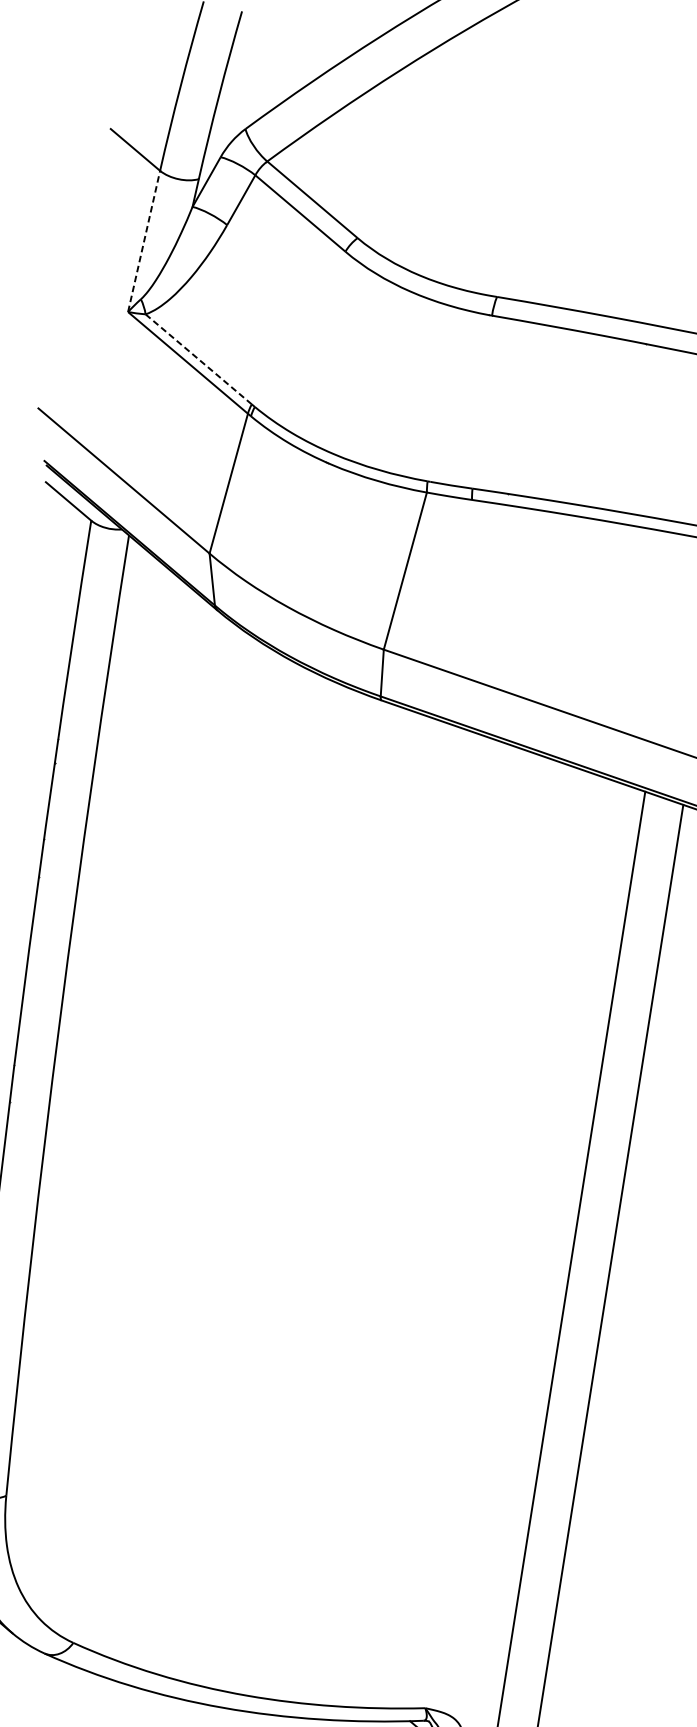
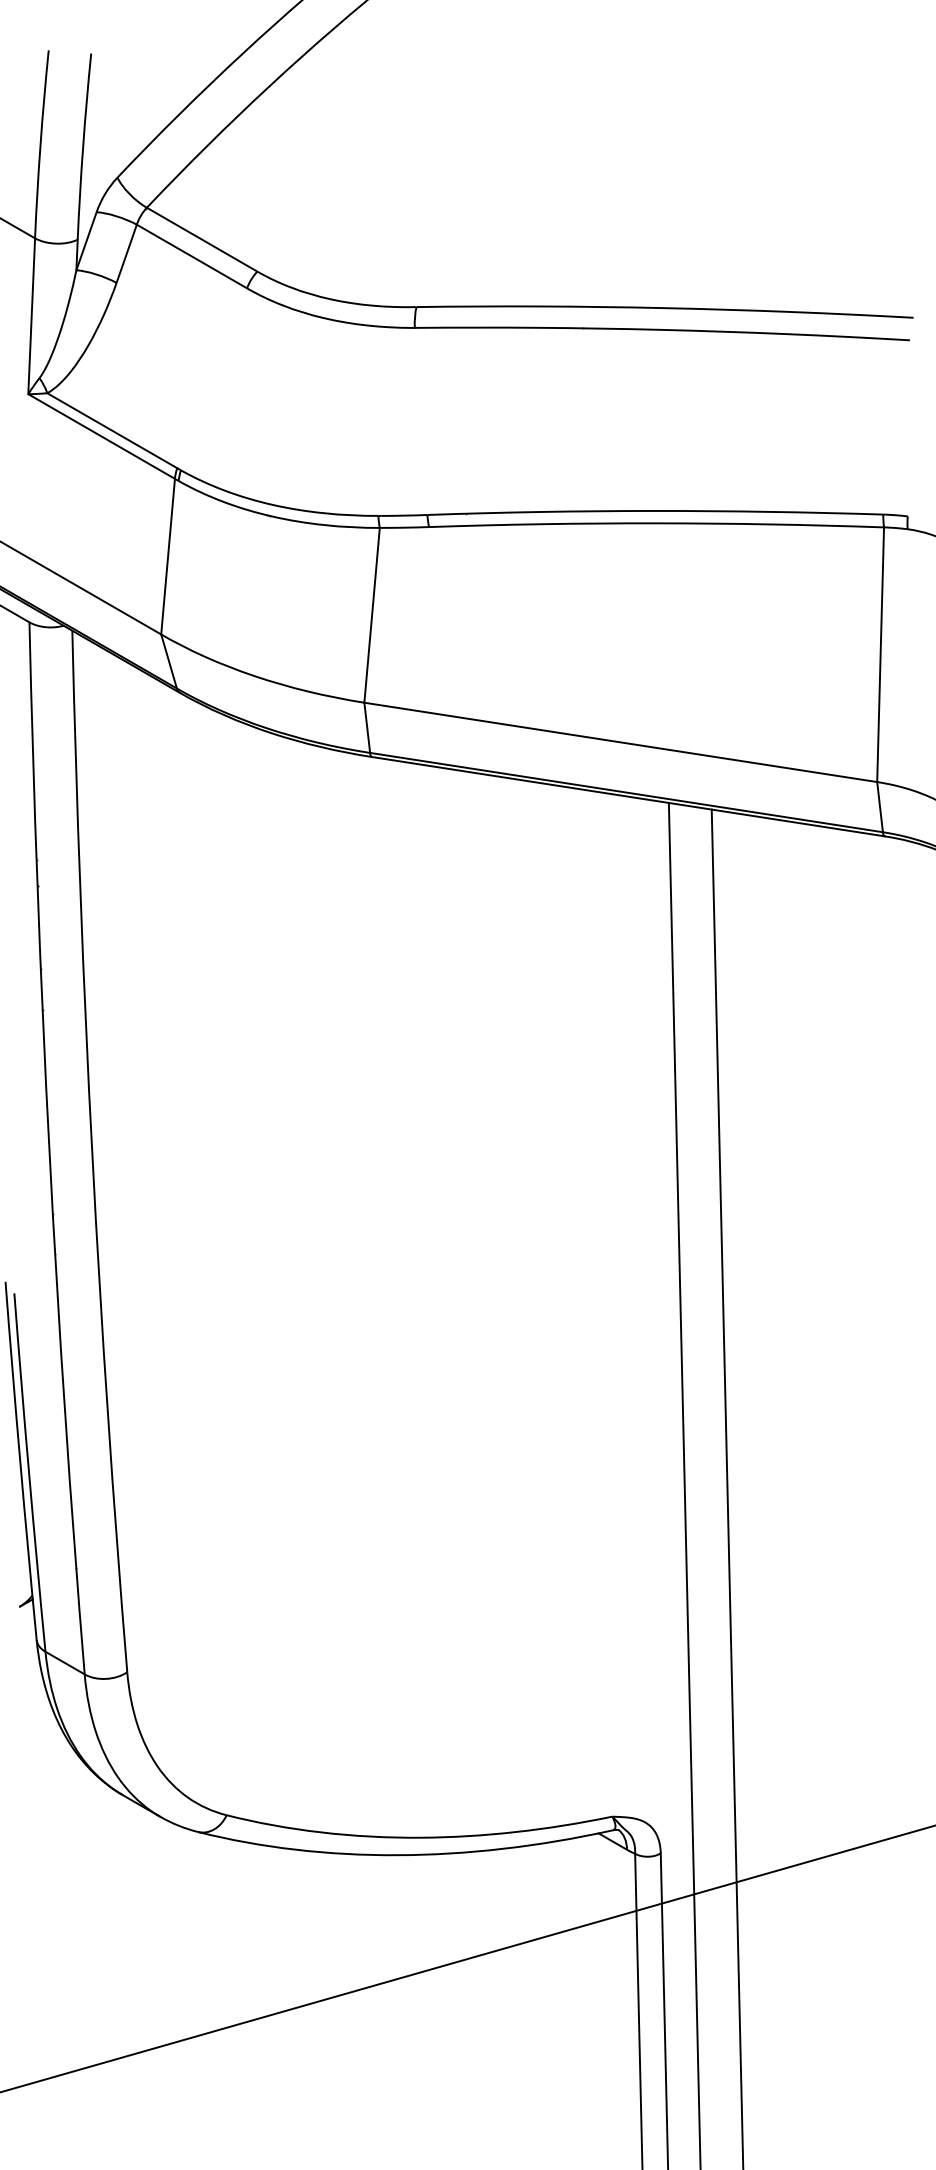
line: (143, 241) -> (31, 316), dashed -> solid
line: (198, 359) -> (112, 430), dashed -> solid

